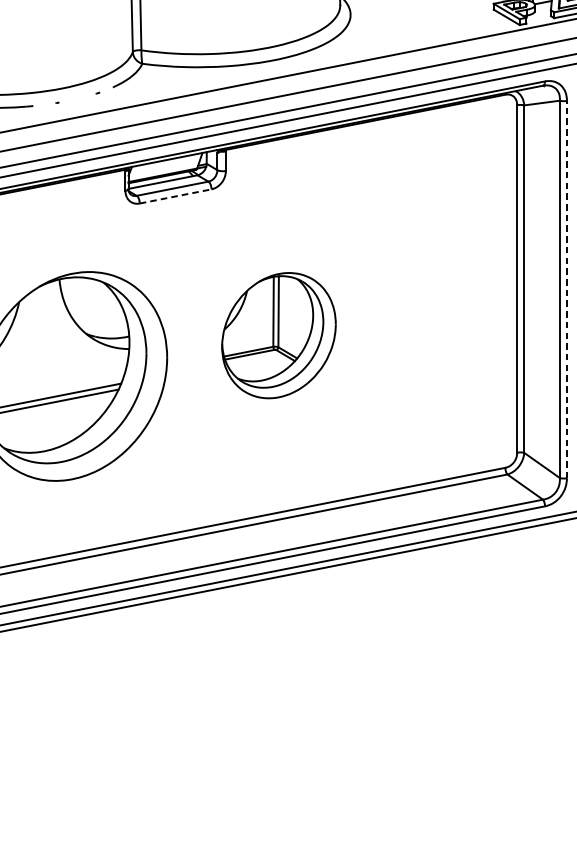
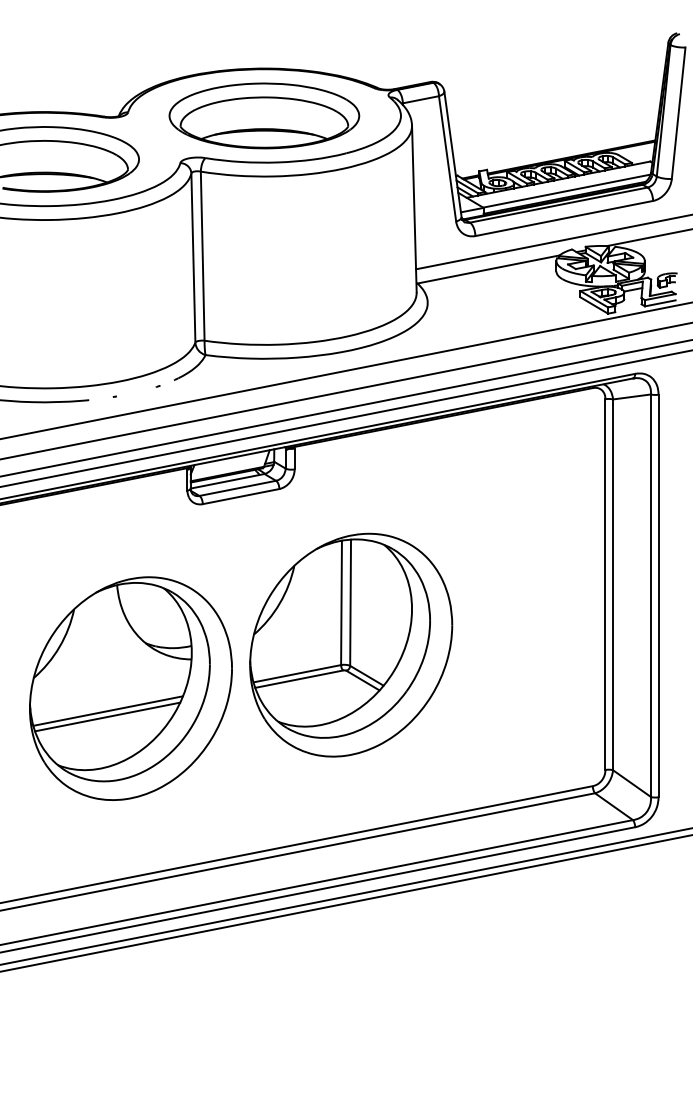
line: (176, 196) -> (241, 496), dashed -> solid
line: (566, 289) -> (658, 595), dashed -> solid
part: (279, 335) -> (351, 644), size x1.67

